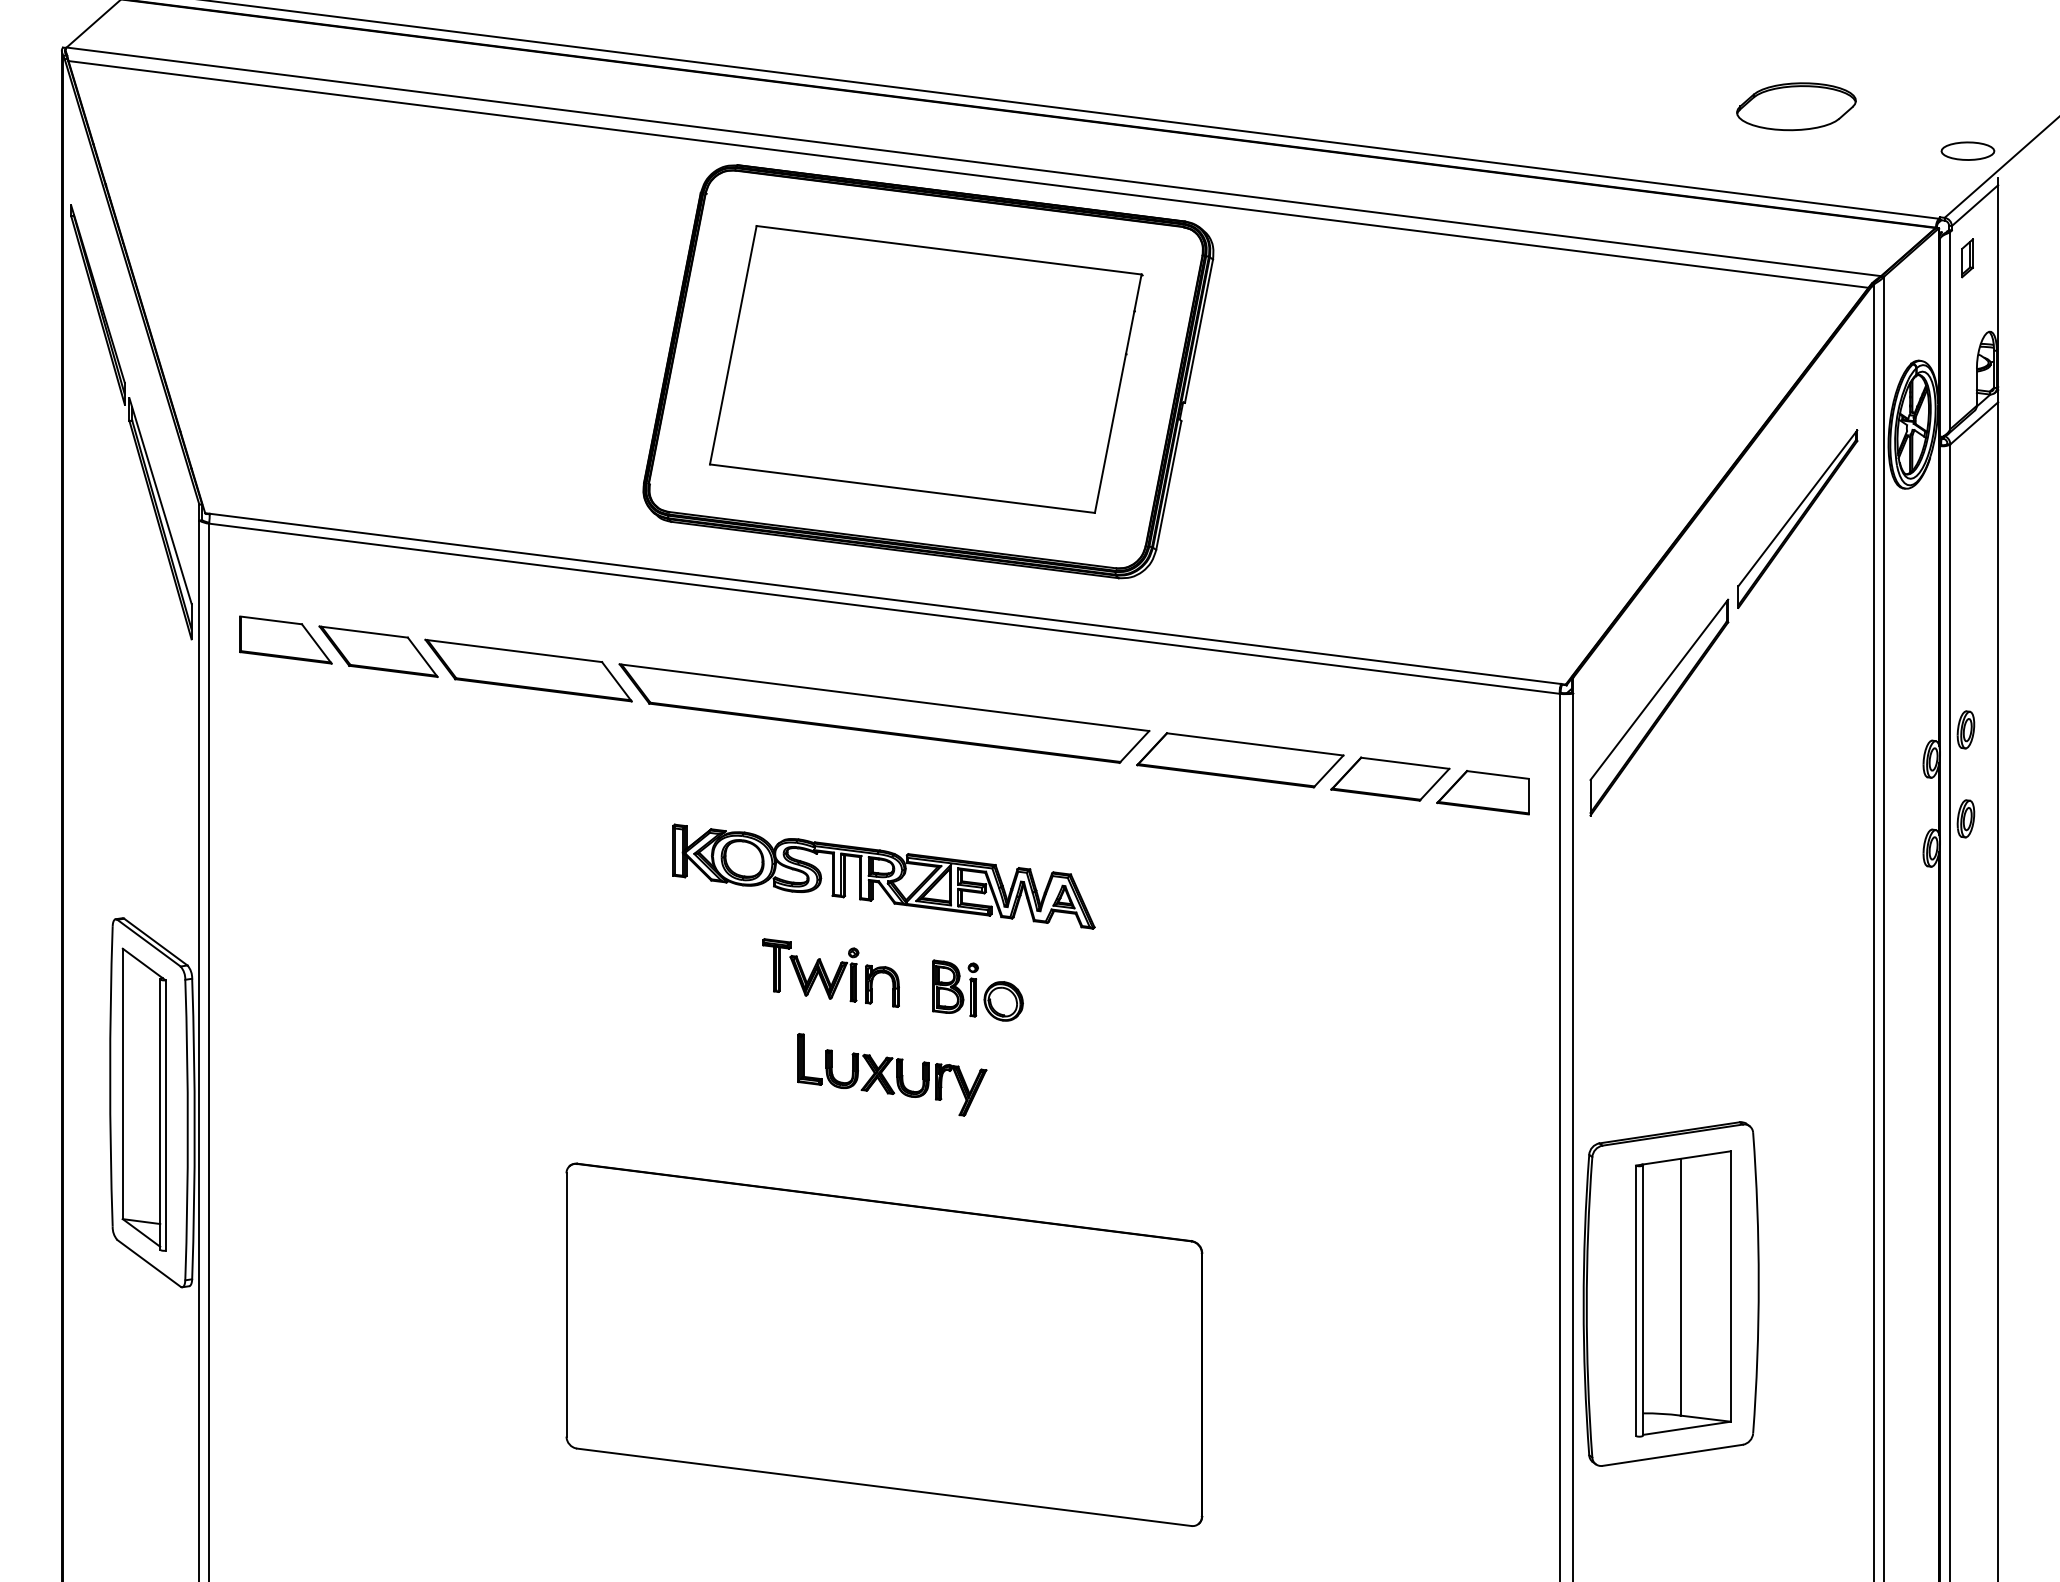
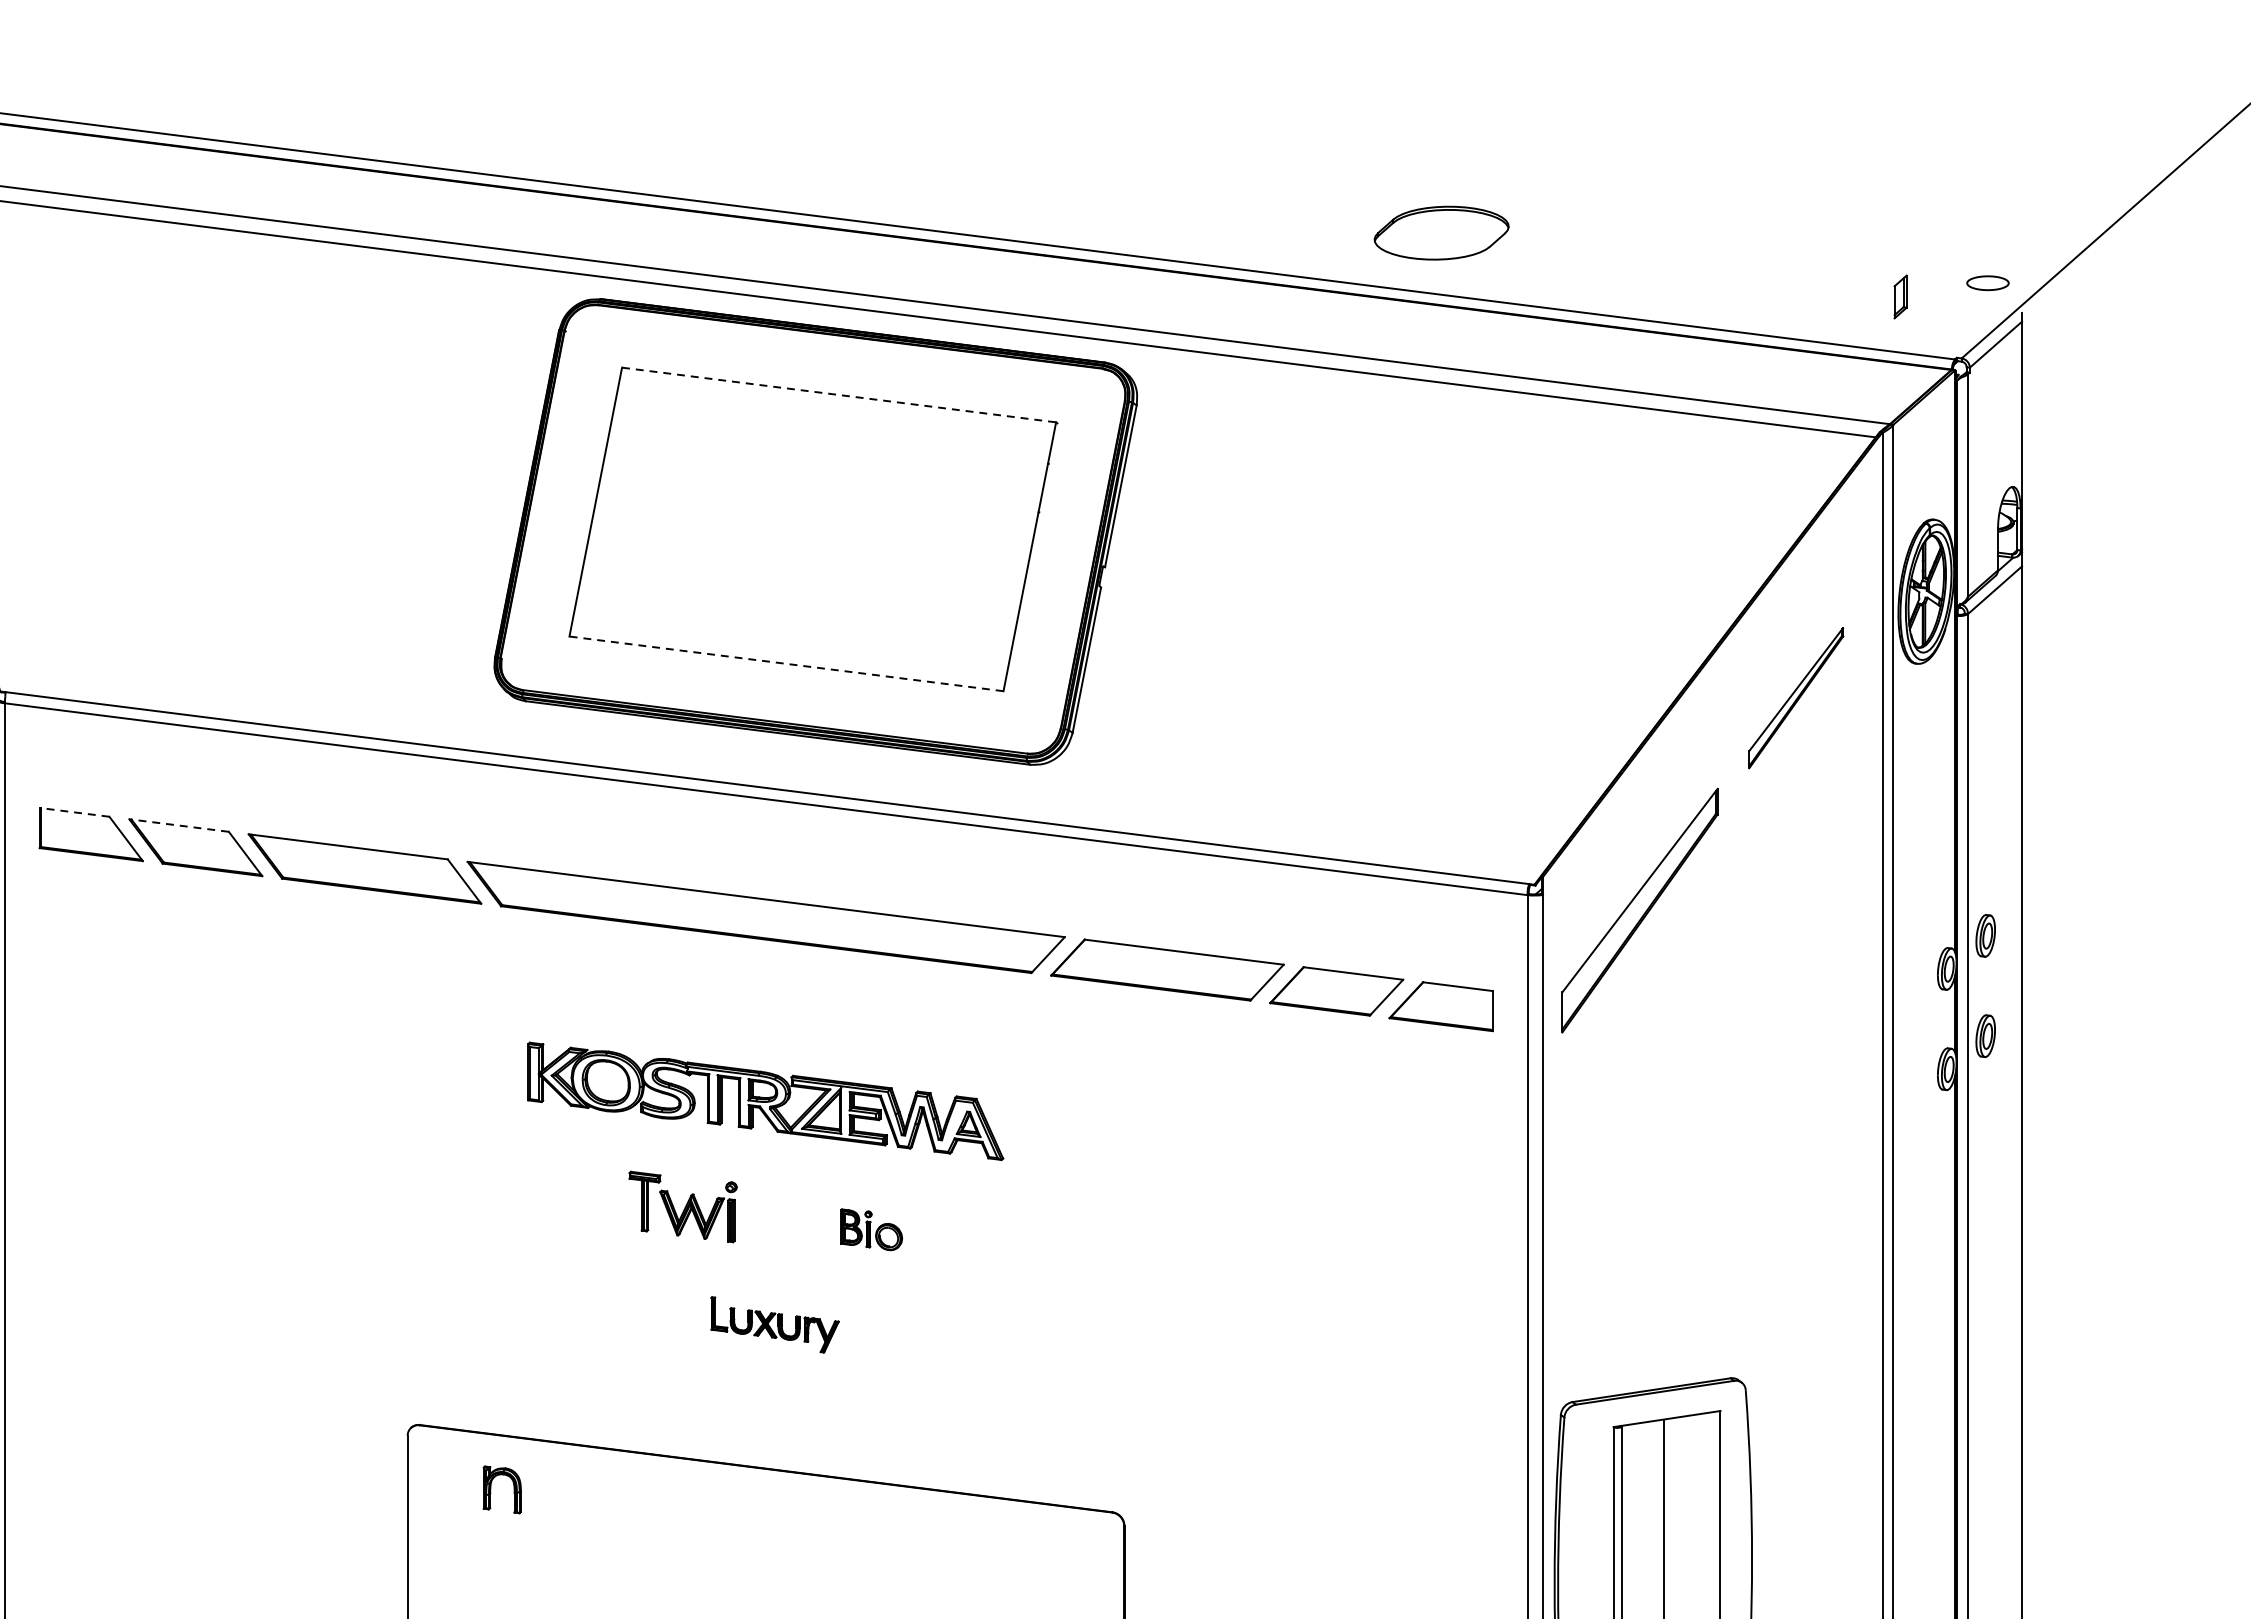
part: (1796, 106) -> (1441, 232), moved
part: (1967, 150) -> (1987, 282), size x0.7
line: (949, 250) -> (839, 395), solid -> dashed
part: (1967, 258) -> (1900, 297), moved
line: (902, 488) -> (786, 663), solid -> dashed
part: (1797, 518) -> (1795, 697), size x0.7
line: (270, 620) -> (73, 812), solid -> dashed
line: (363, 632) -> (178, 826), solid -> dashed
part: (891, 981) -> (512, 1484), moved
part: (977, 990) -> (871, 1229), size x0.6
part: (892, 1074) -> (775, 1324), size x0.6

